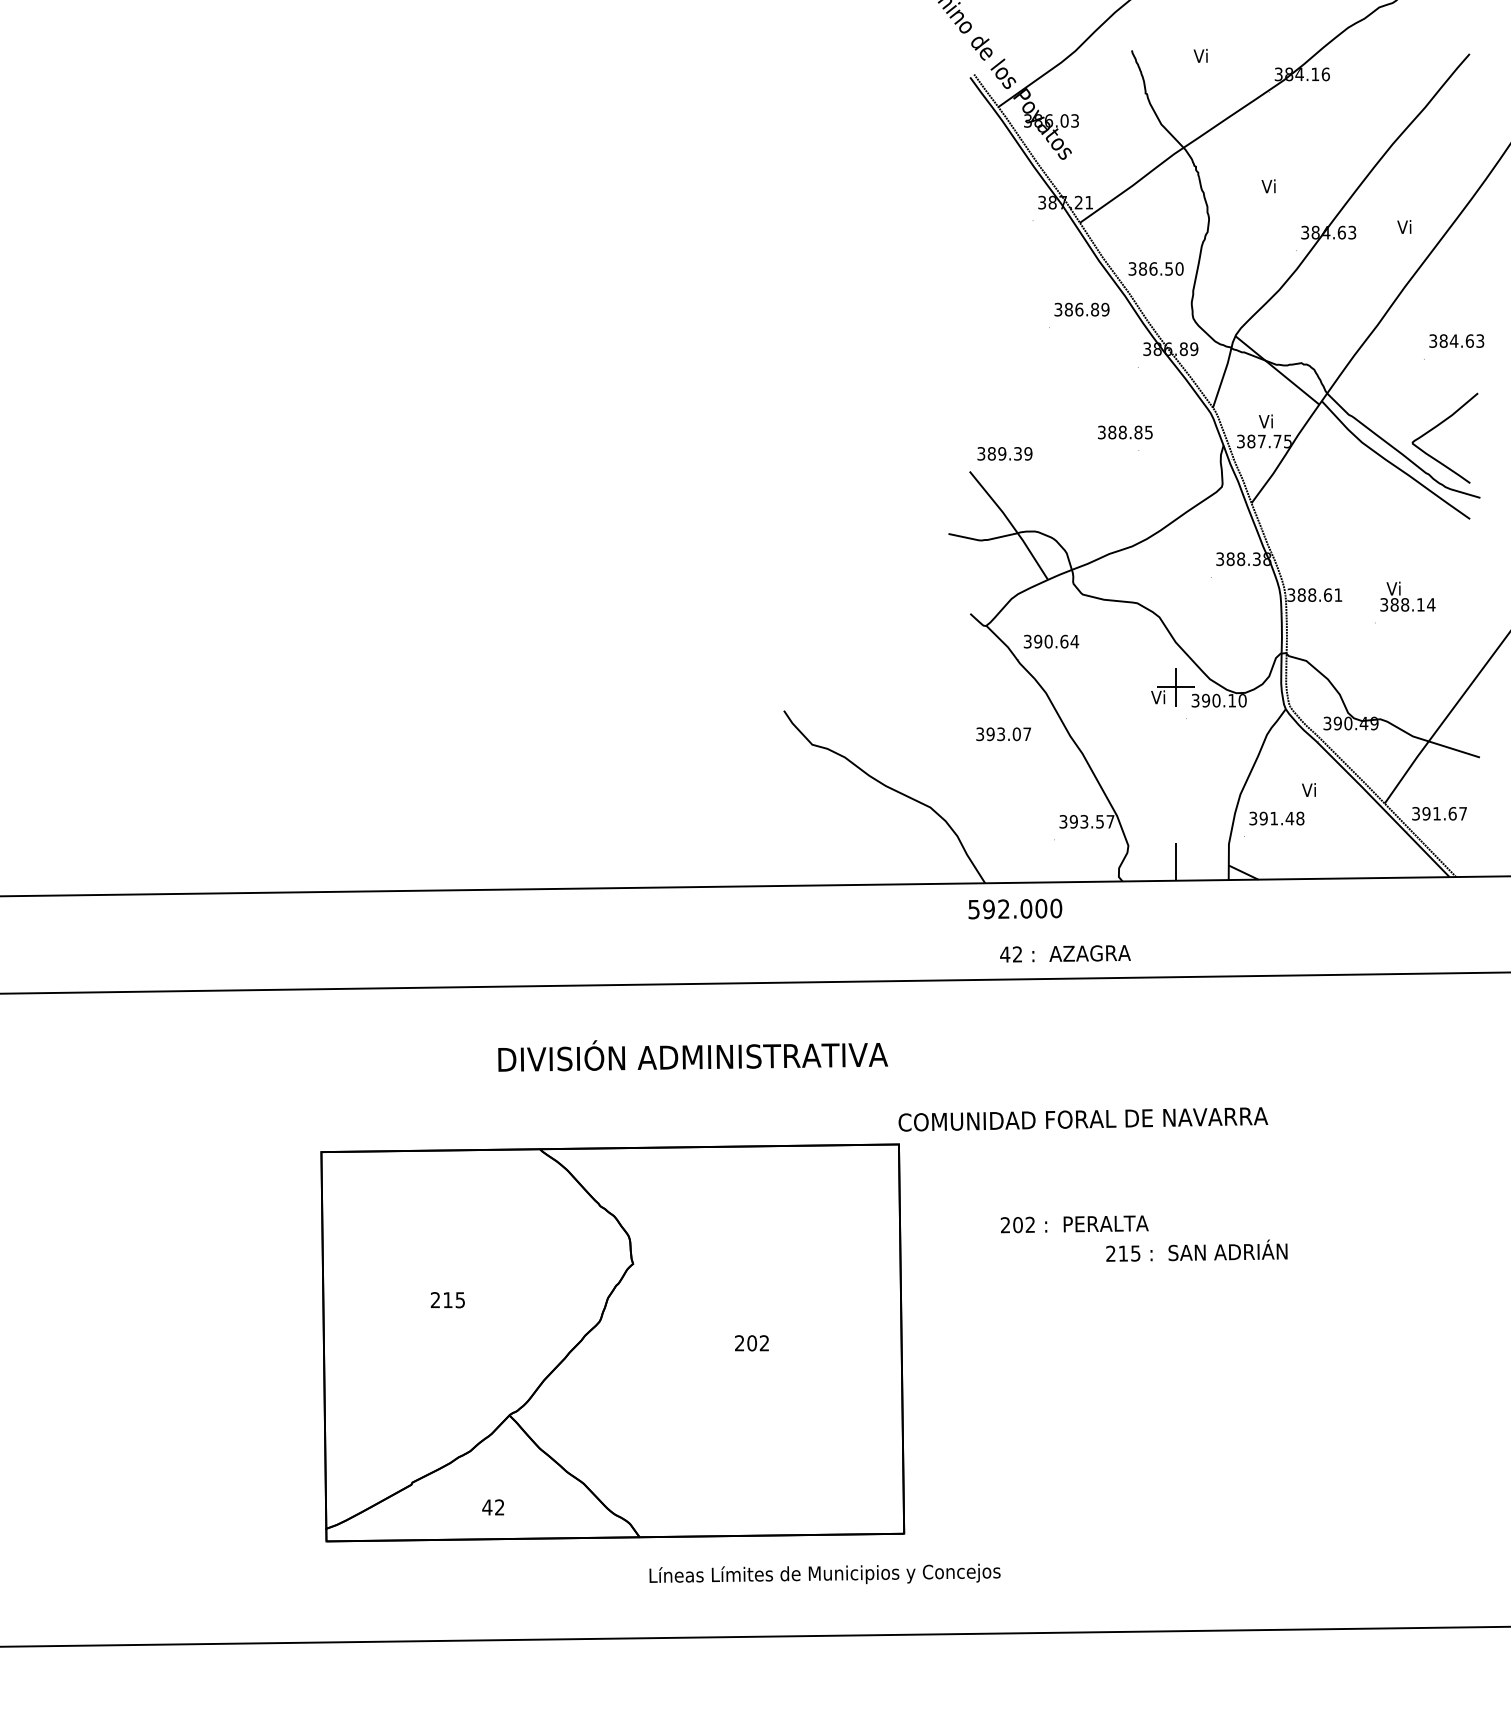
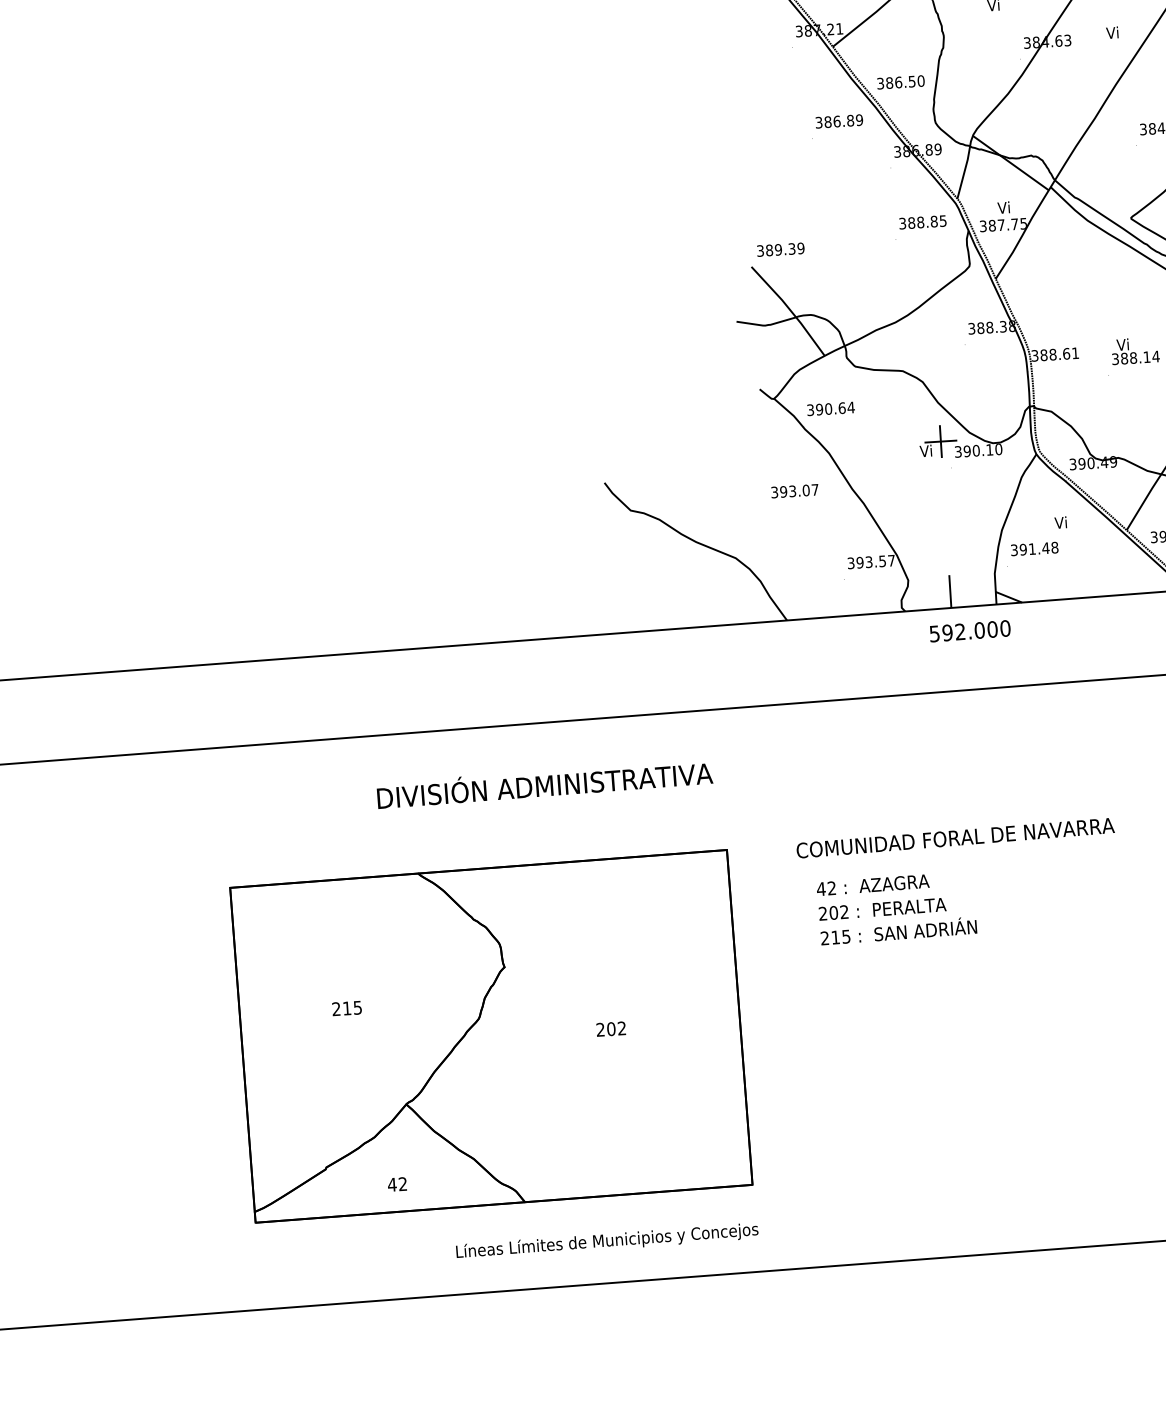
text: (1125, 432) -> (923, 222), moved
text: (1015, 908) -> (970, 630), moved
text: (1065, 953) -> (873, 884), moved
text: (1083, 1119) -> (955, 838), moved
text: (1196, 1250) -> (898, 930), moved
text: (824, 1573) -> (606, 1240), moved

